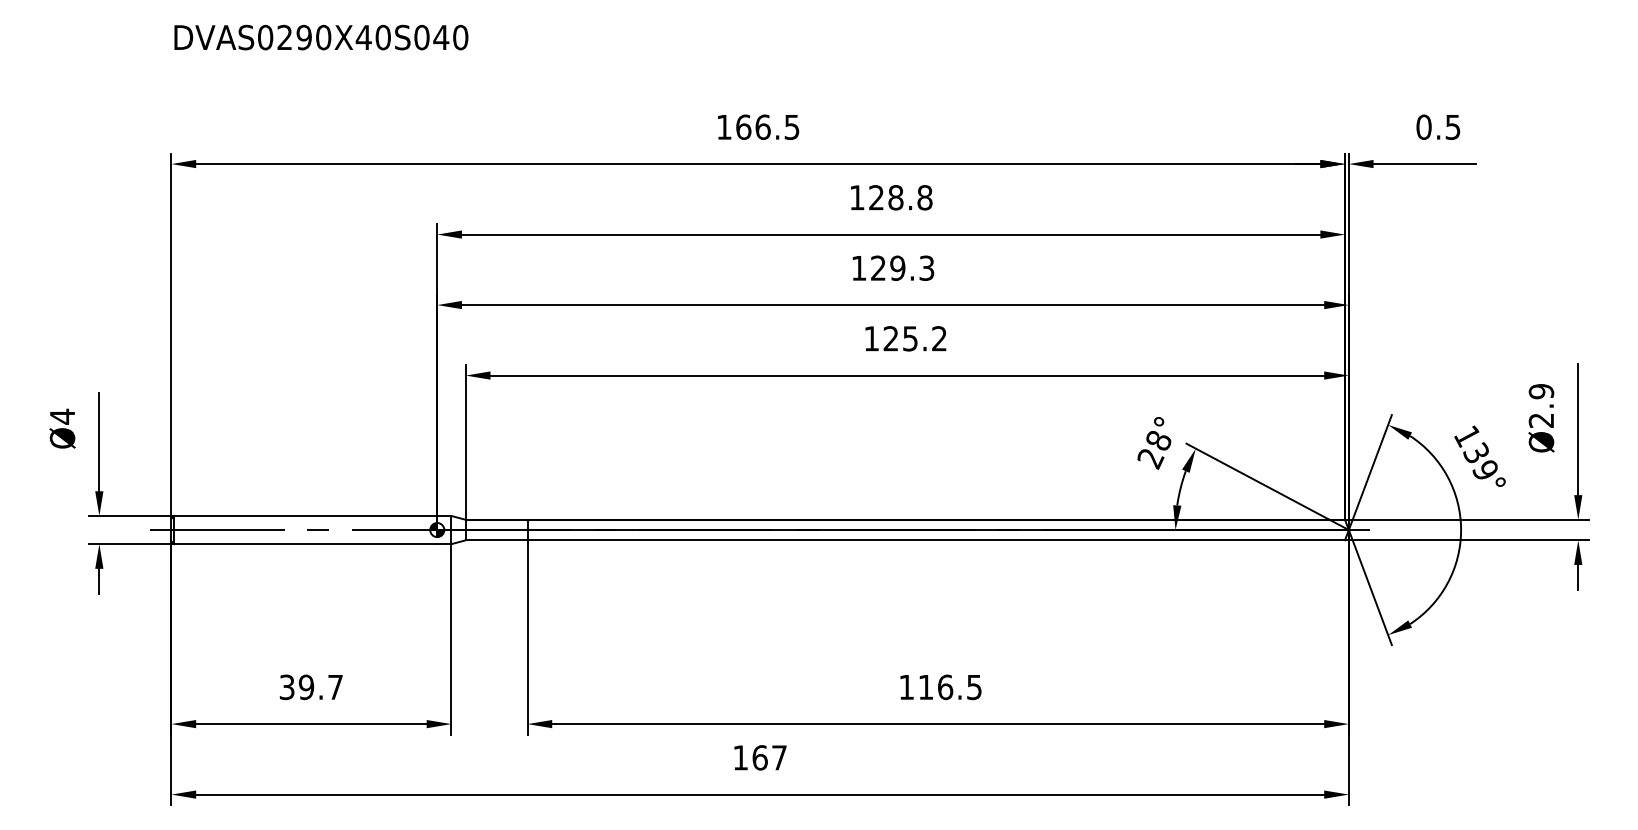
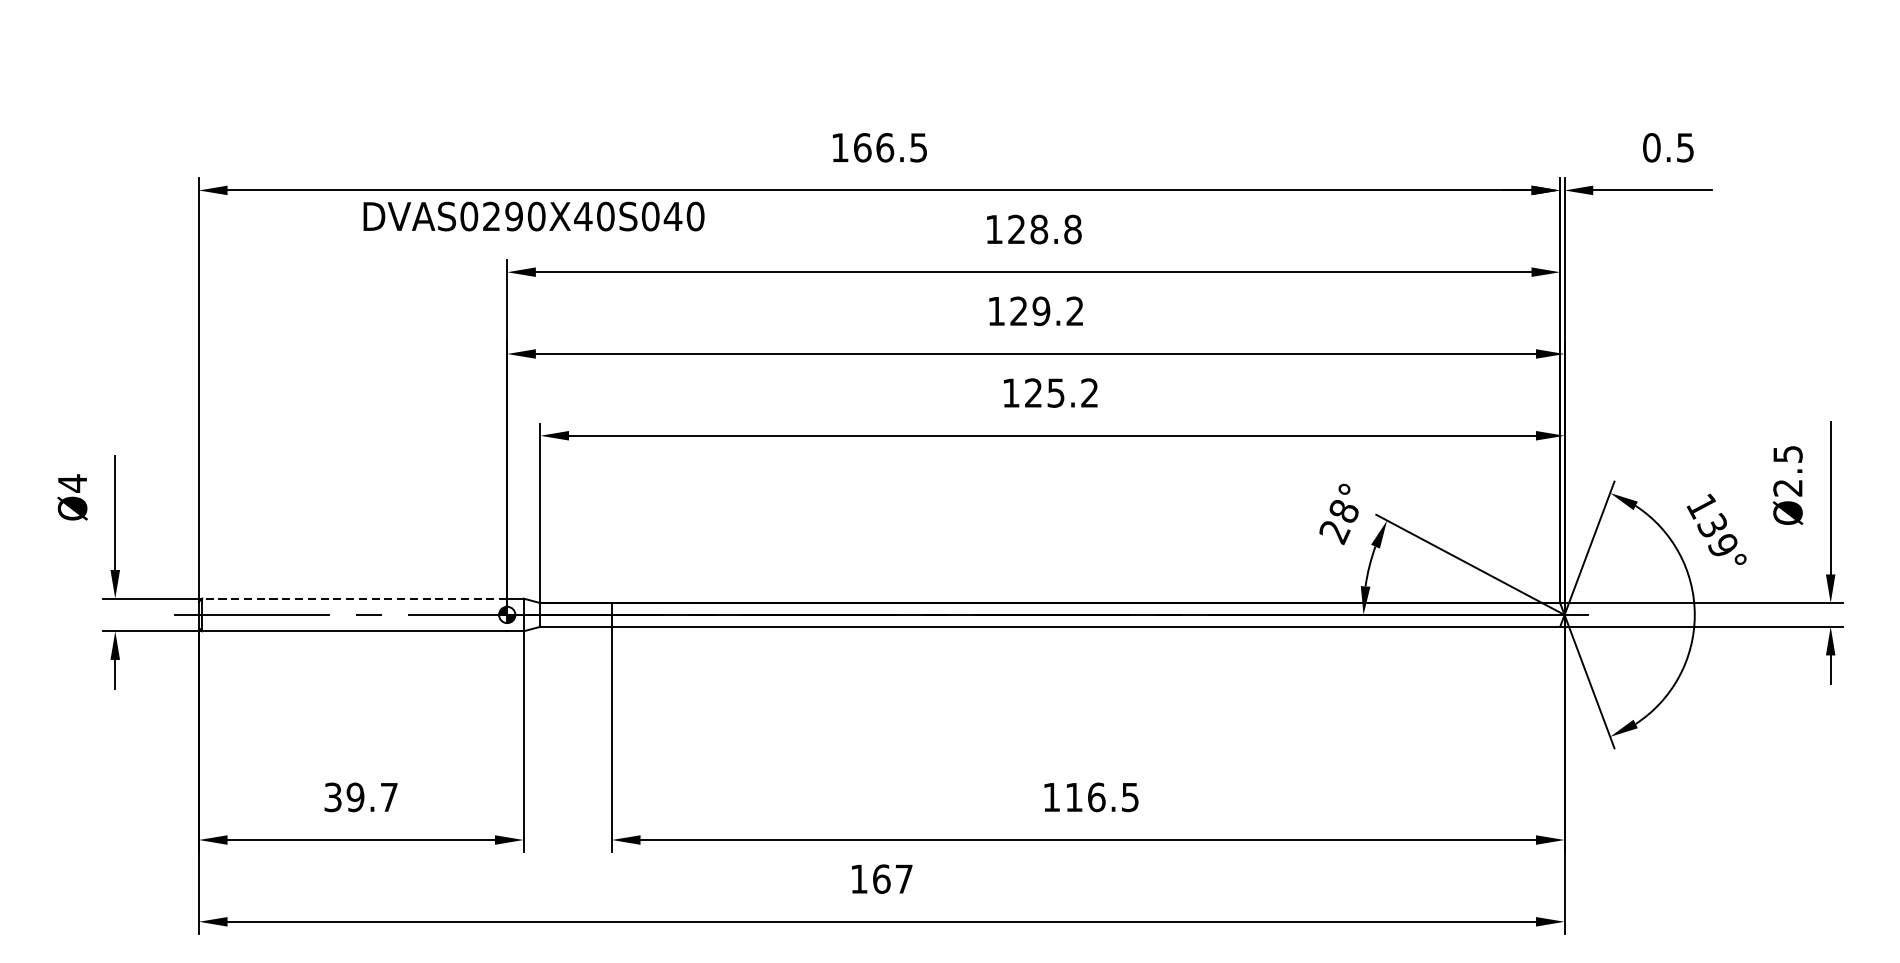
text: (321, 37) -> (534, 216), moved
text: (926, 267) -> (1074, 310), 129.3 -> 129.2
text: (1540, 391) -> (1786, 454), Ø2.9 -> Ø2.5
line: (305, 515) -> (354, 598), solid -> dashed

